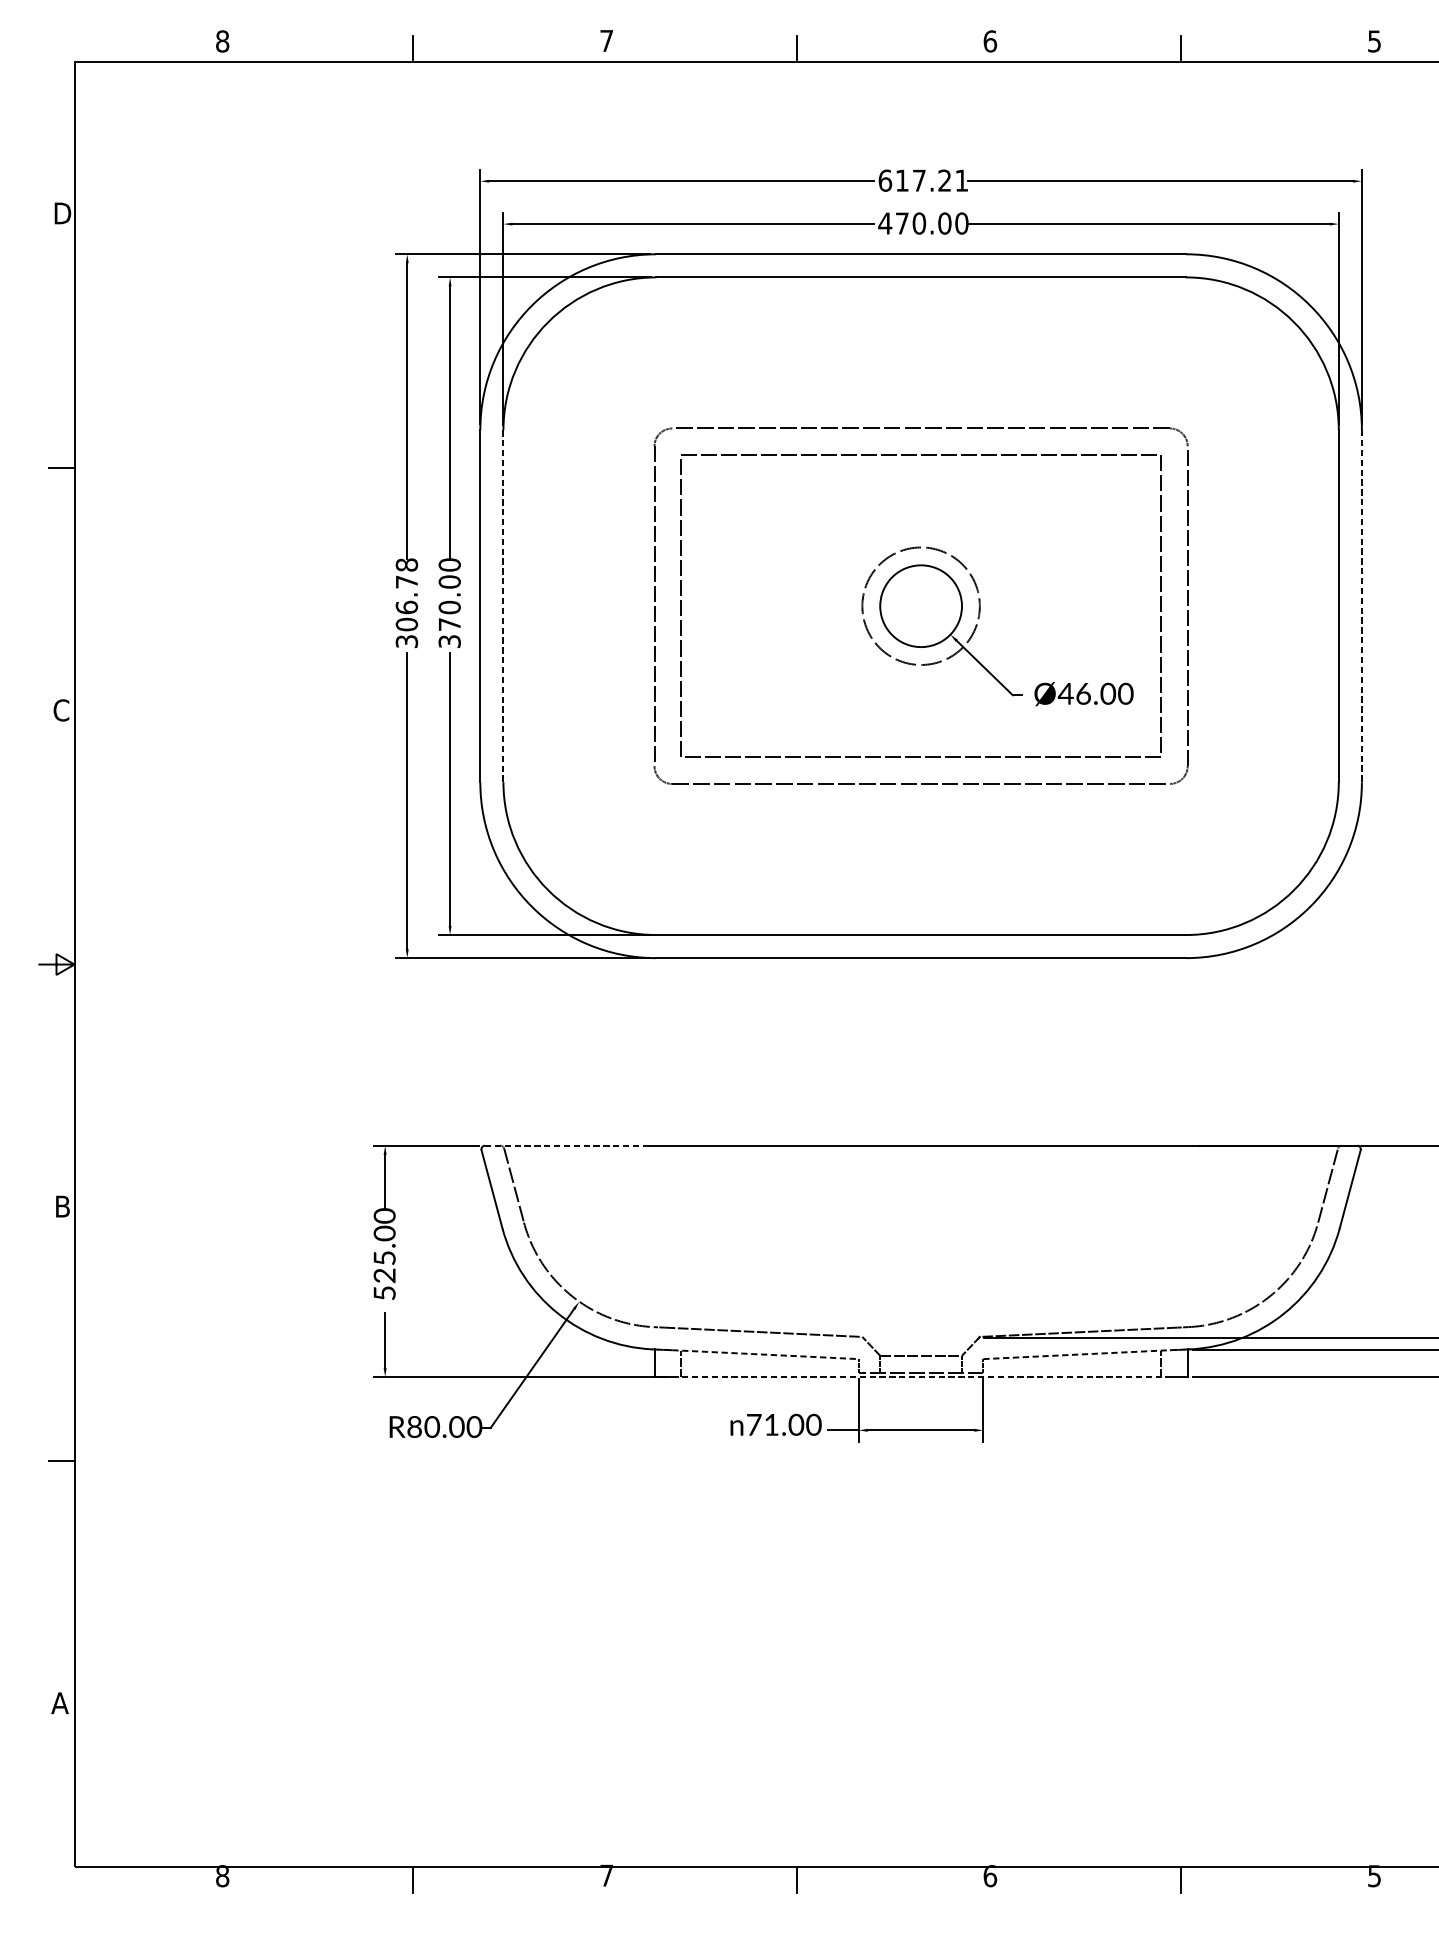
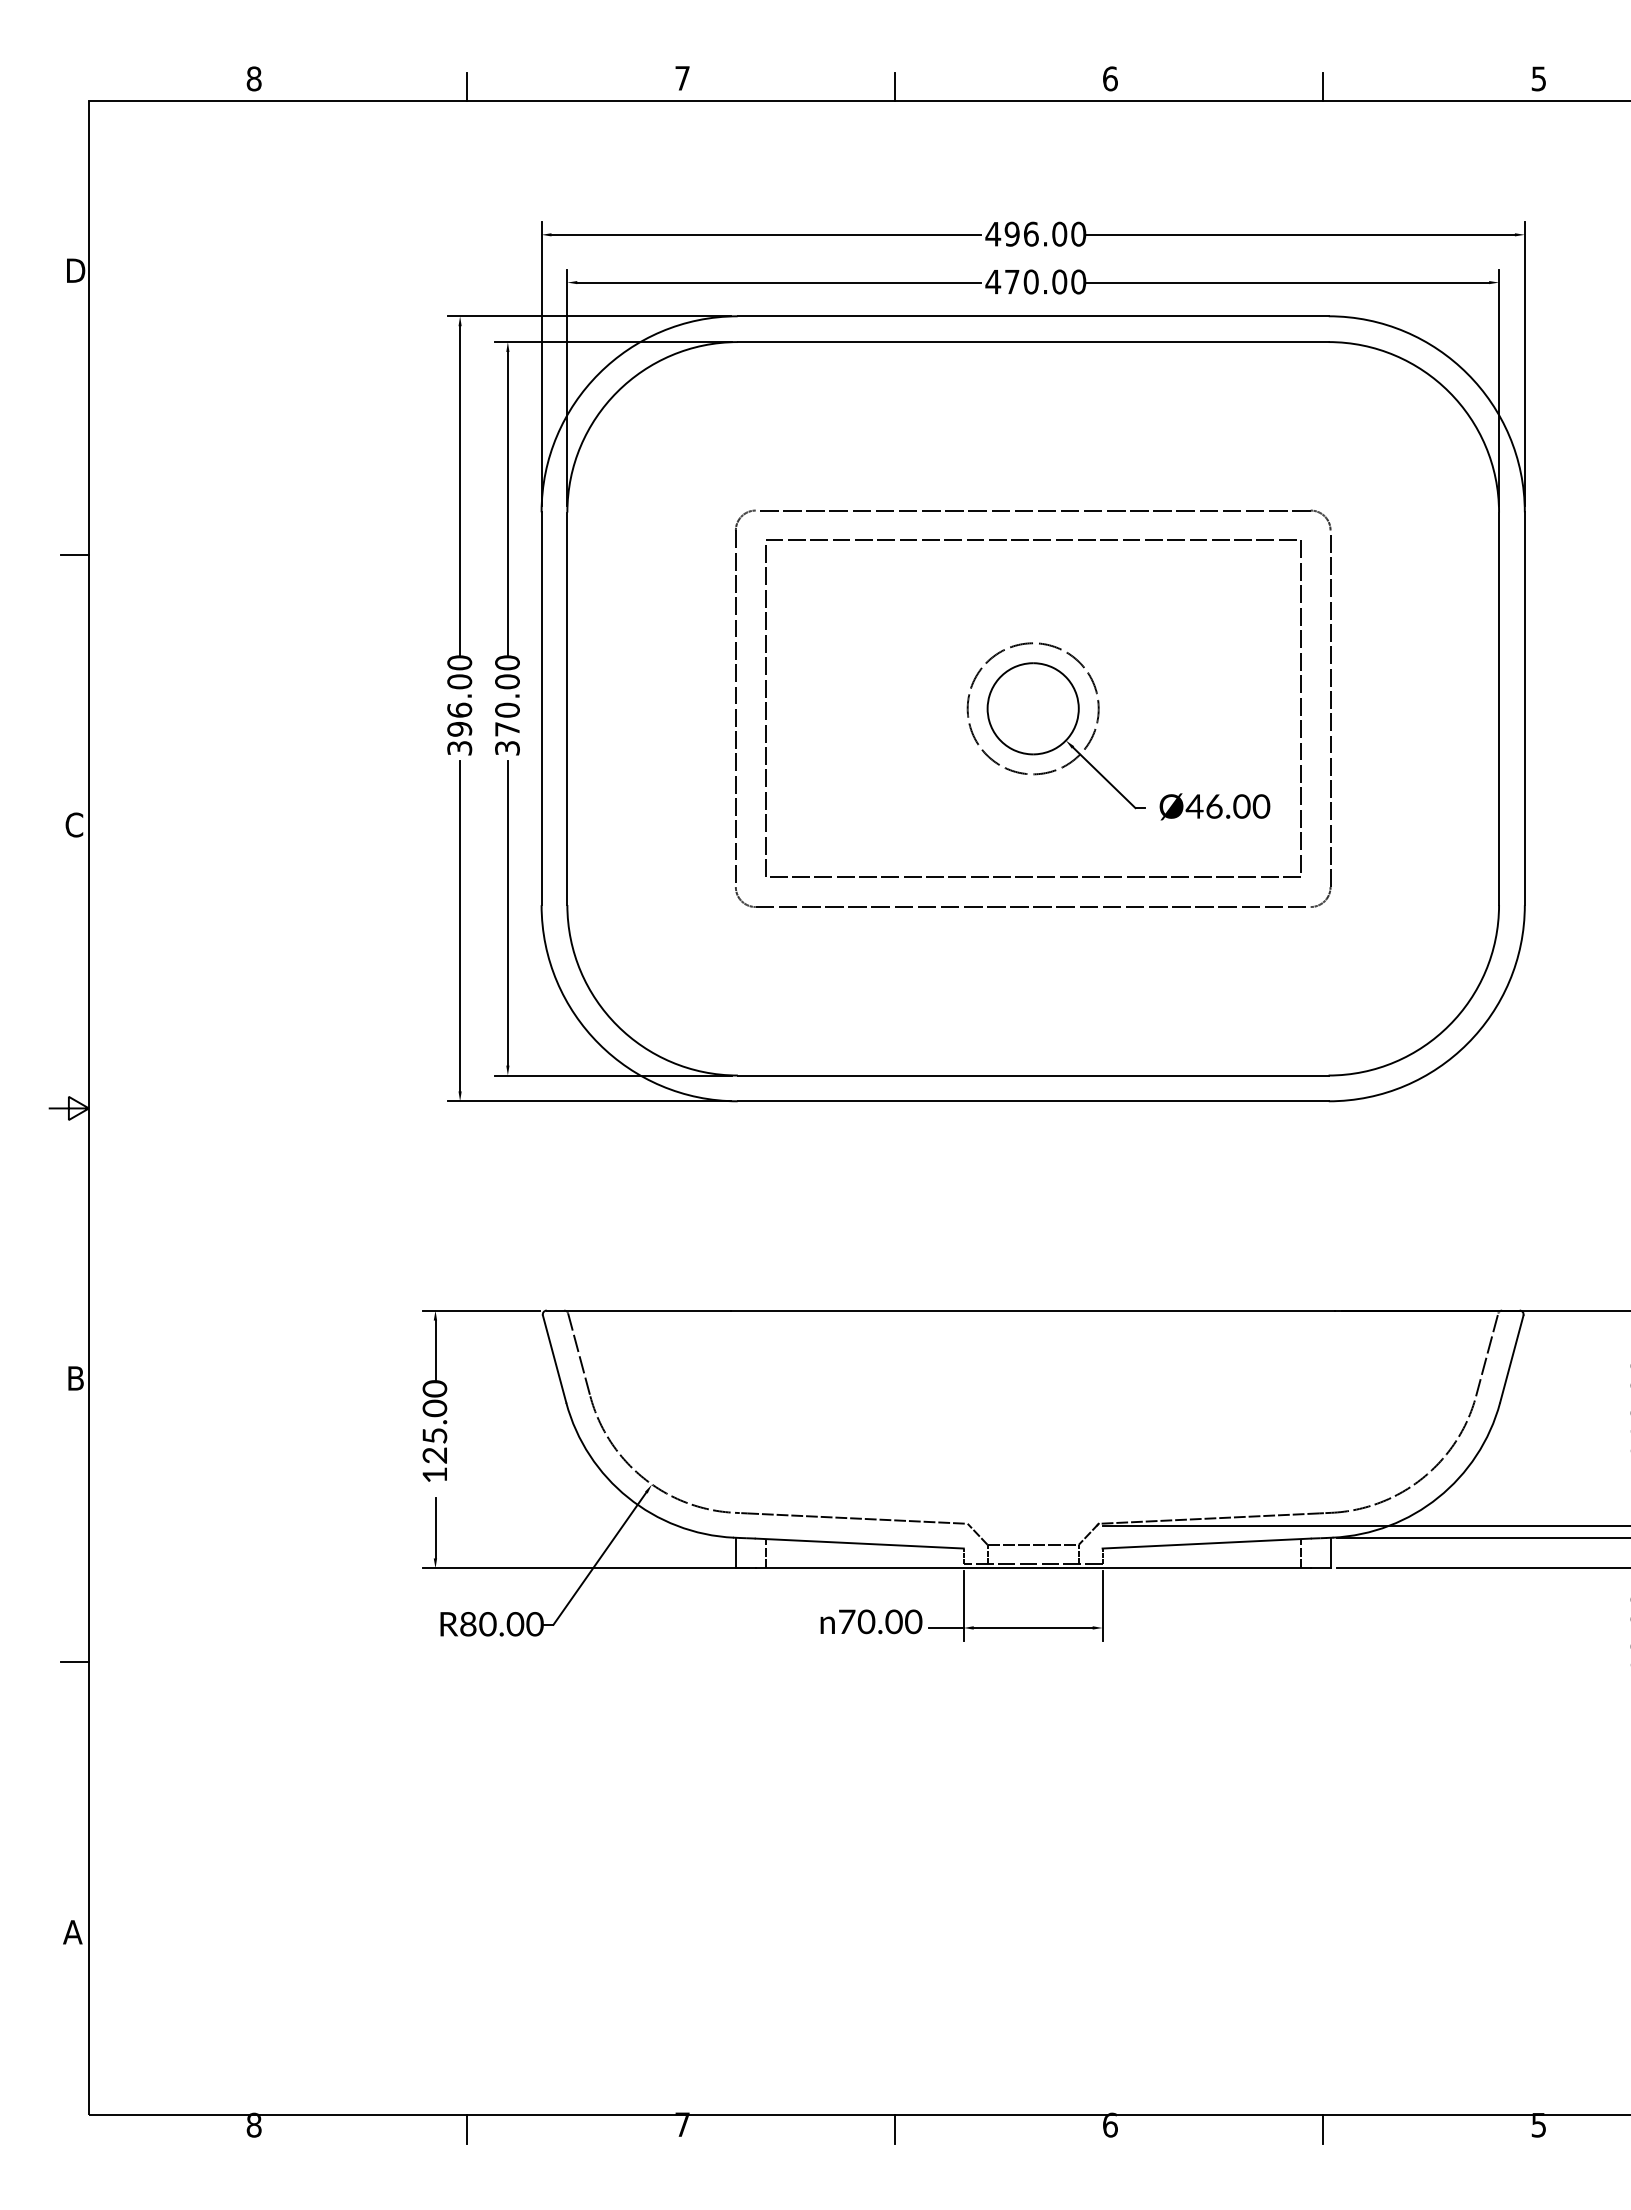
text: (923, 180) -> (1035, 233), 617.21 -> 496.00
text: (406, 594) -> (459, 695), 306.78 -> 396.00
line: (503, 606) -> (567, 709), dashed -> solid
line: (1361, 606) -> (1524, 709), dashed -> solid
line: (568, 1145) -> (639, 1310), dashed -> solid
text: (384, 1292) -> (434, 1474), 525.00 -> 125.00
line: (766, 1354) -> (860, 1543), dashed -> solid
line: (1077, 1354) -> (1207, 1543), dashed -> solid
line: (921, 1377) -> (1033, 1568), dashed -> solid
text: (771, 1424) -> (866, 1621), 71.00 -> 70.00

